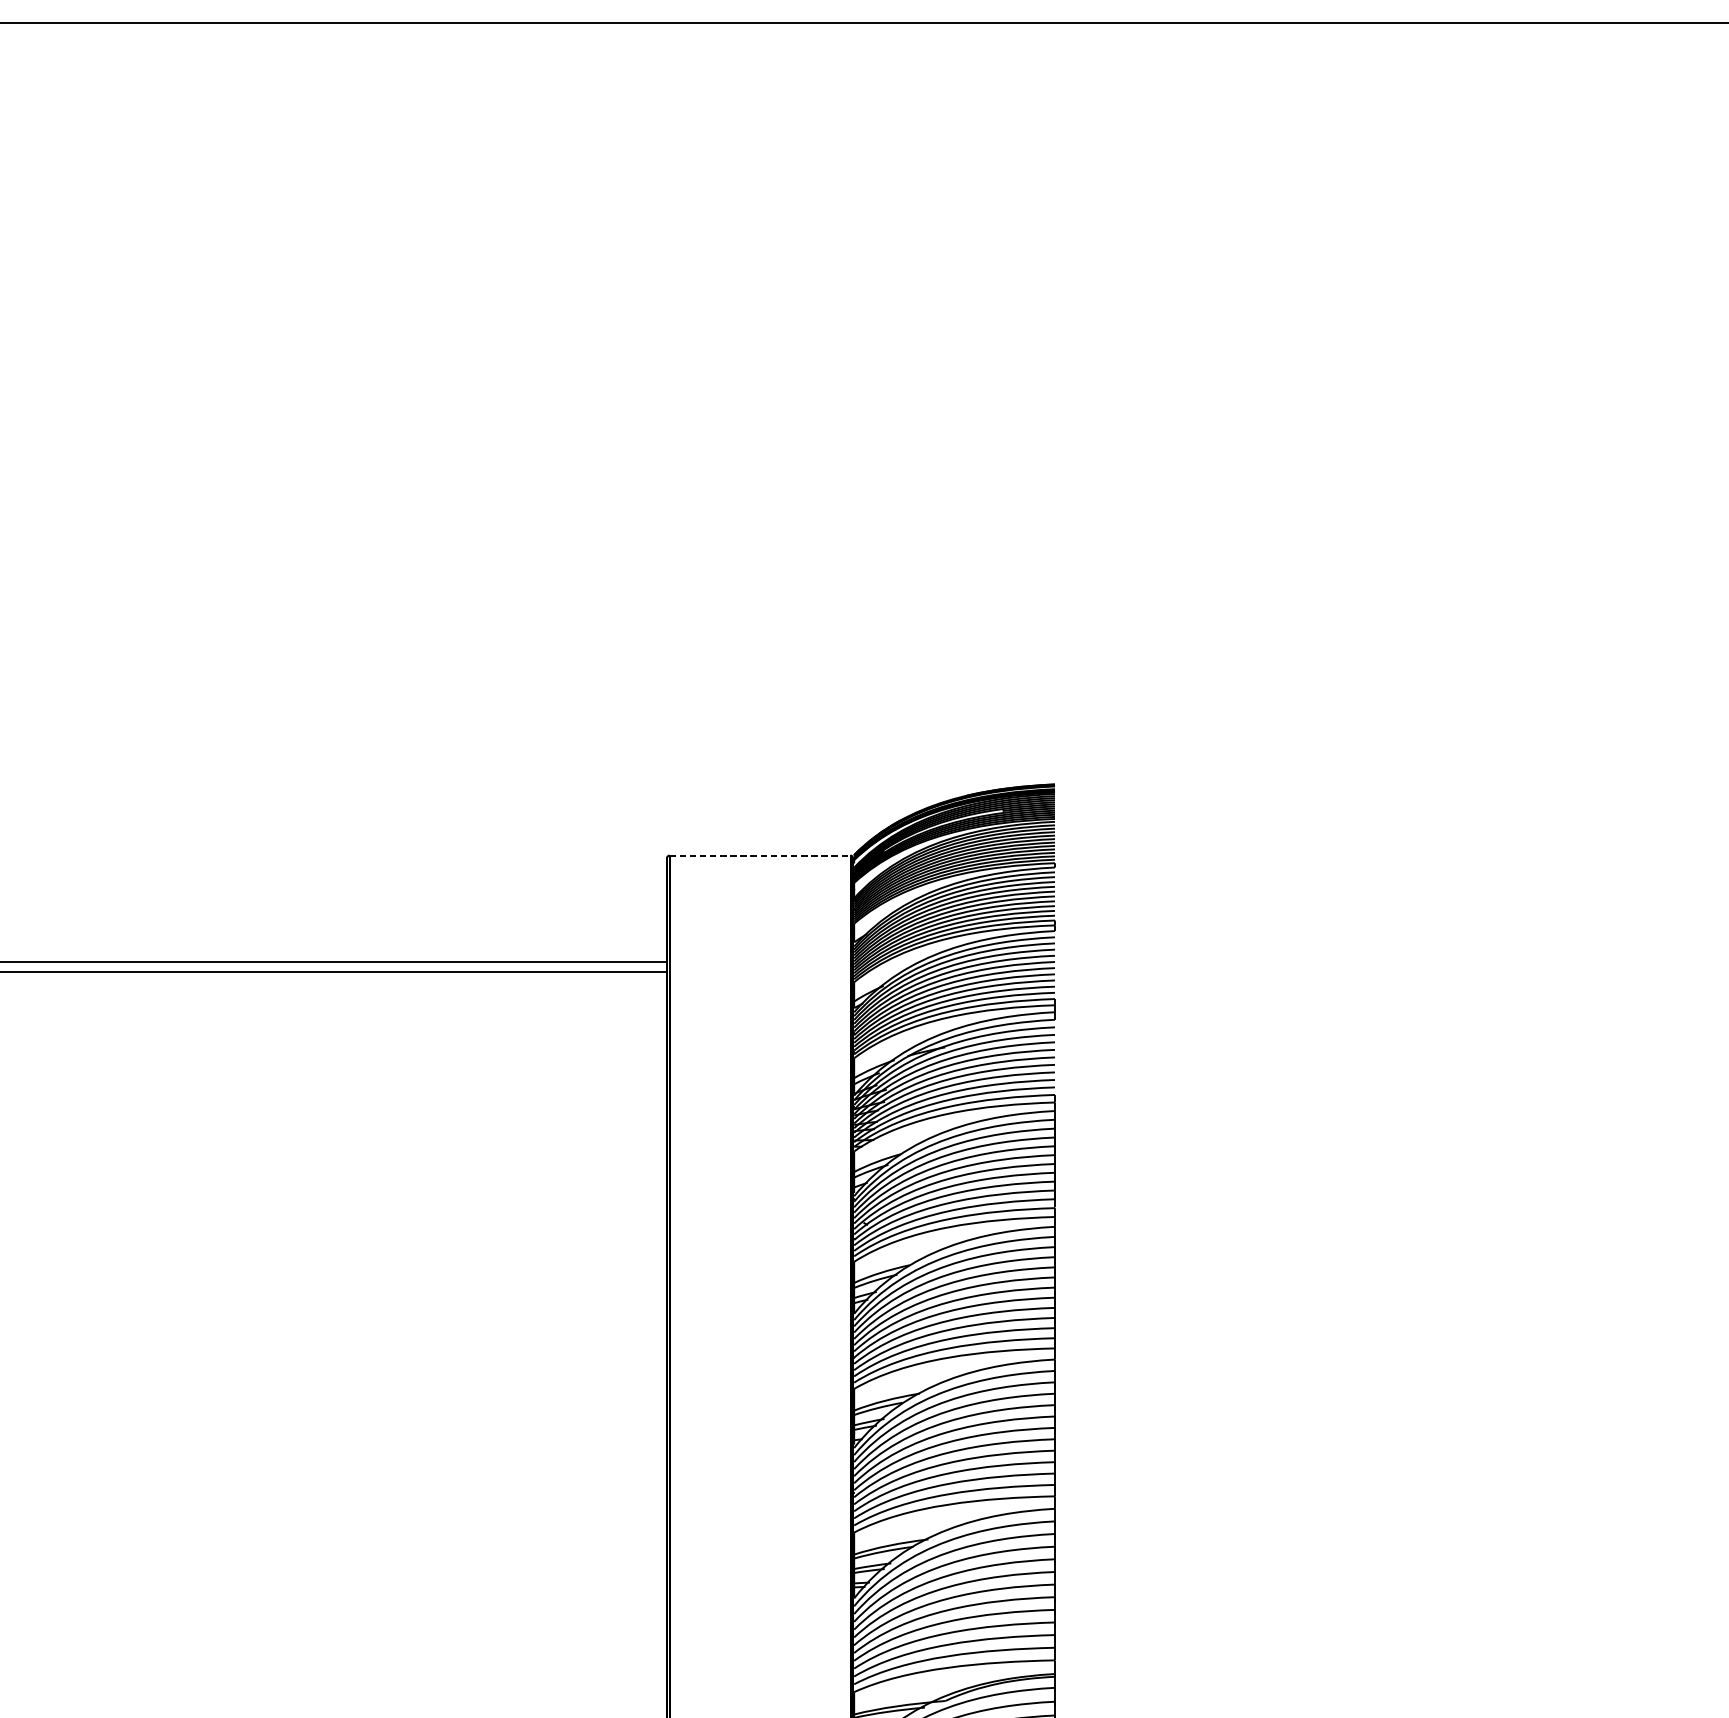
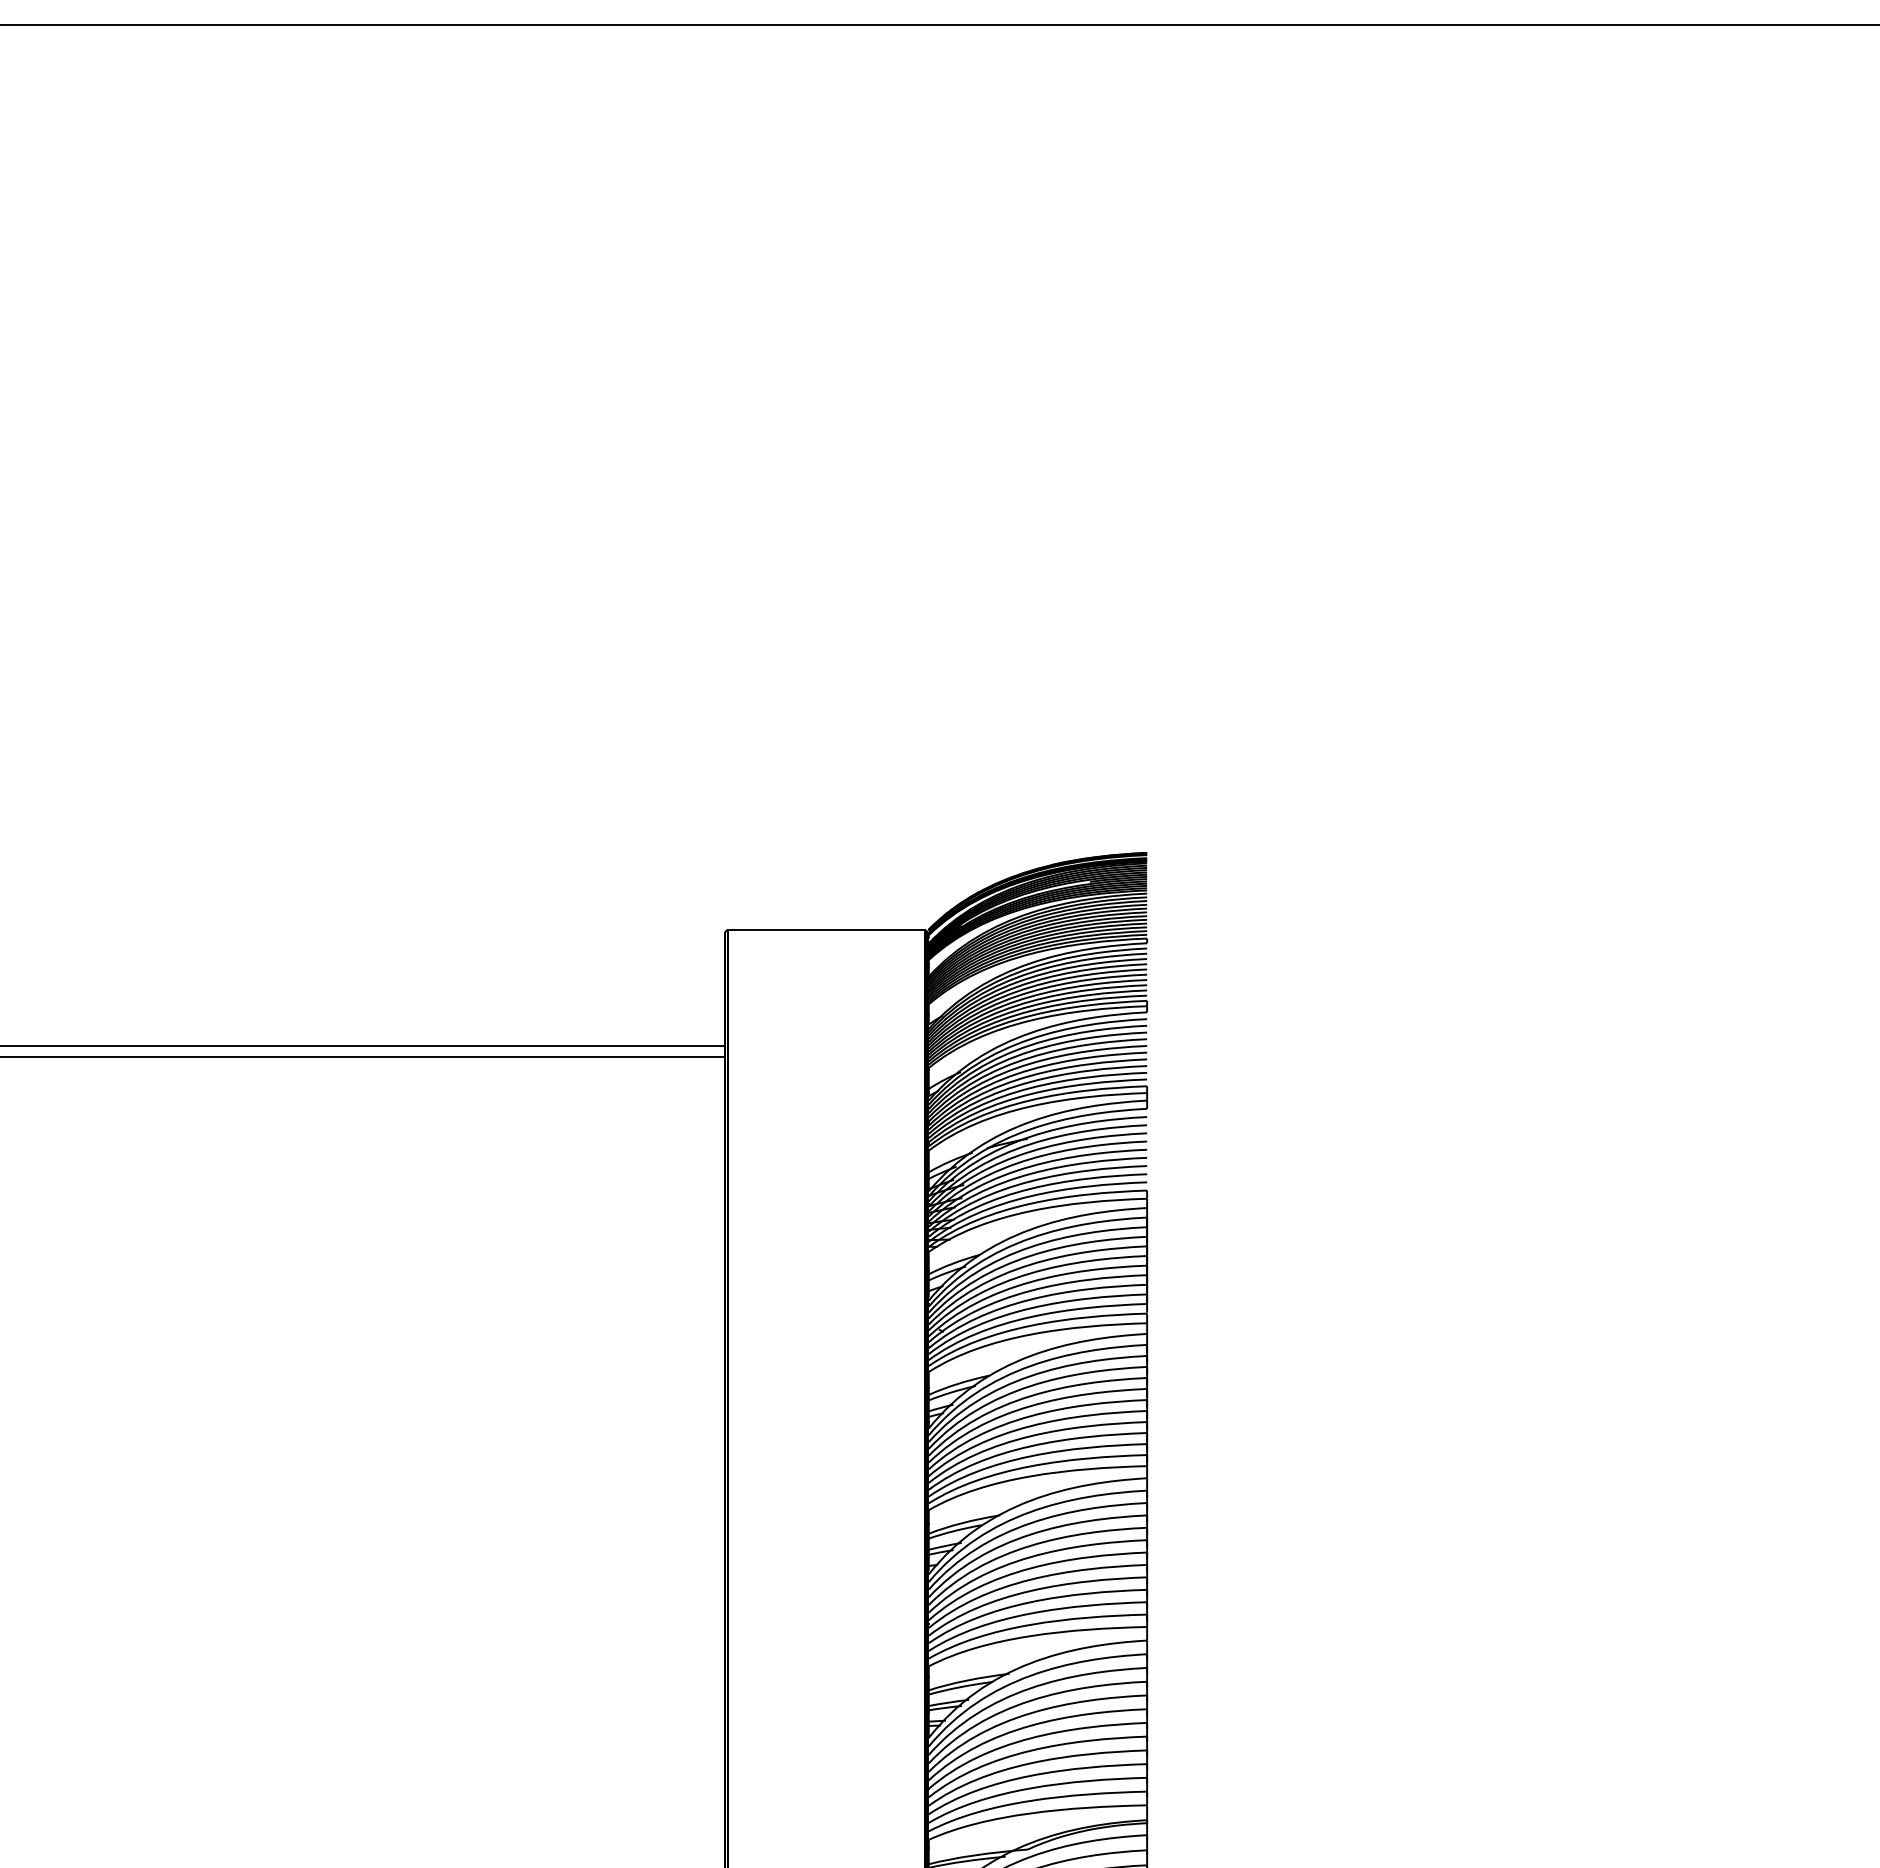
line: (760, 855) -> (826, 930), dashed -> solid

